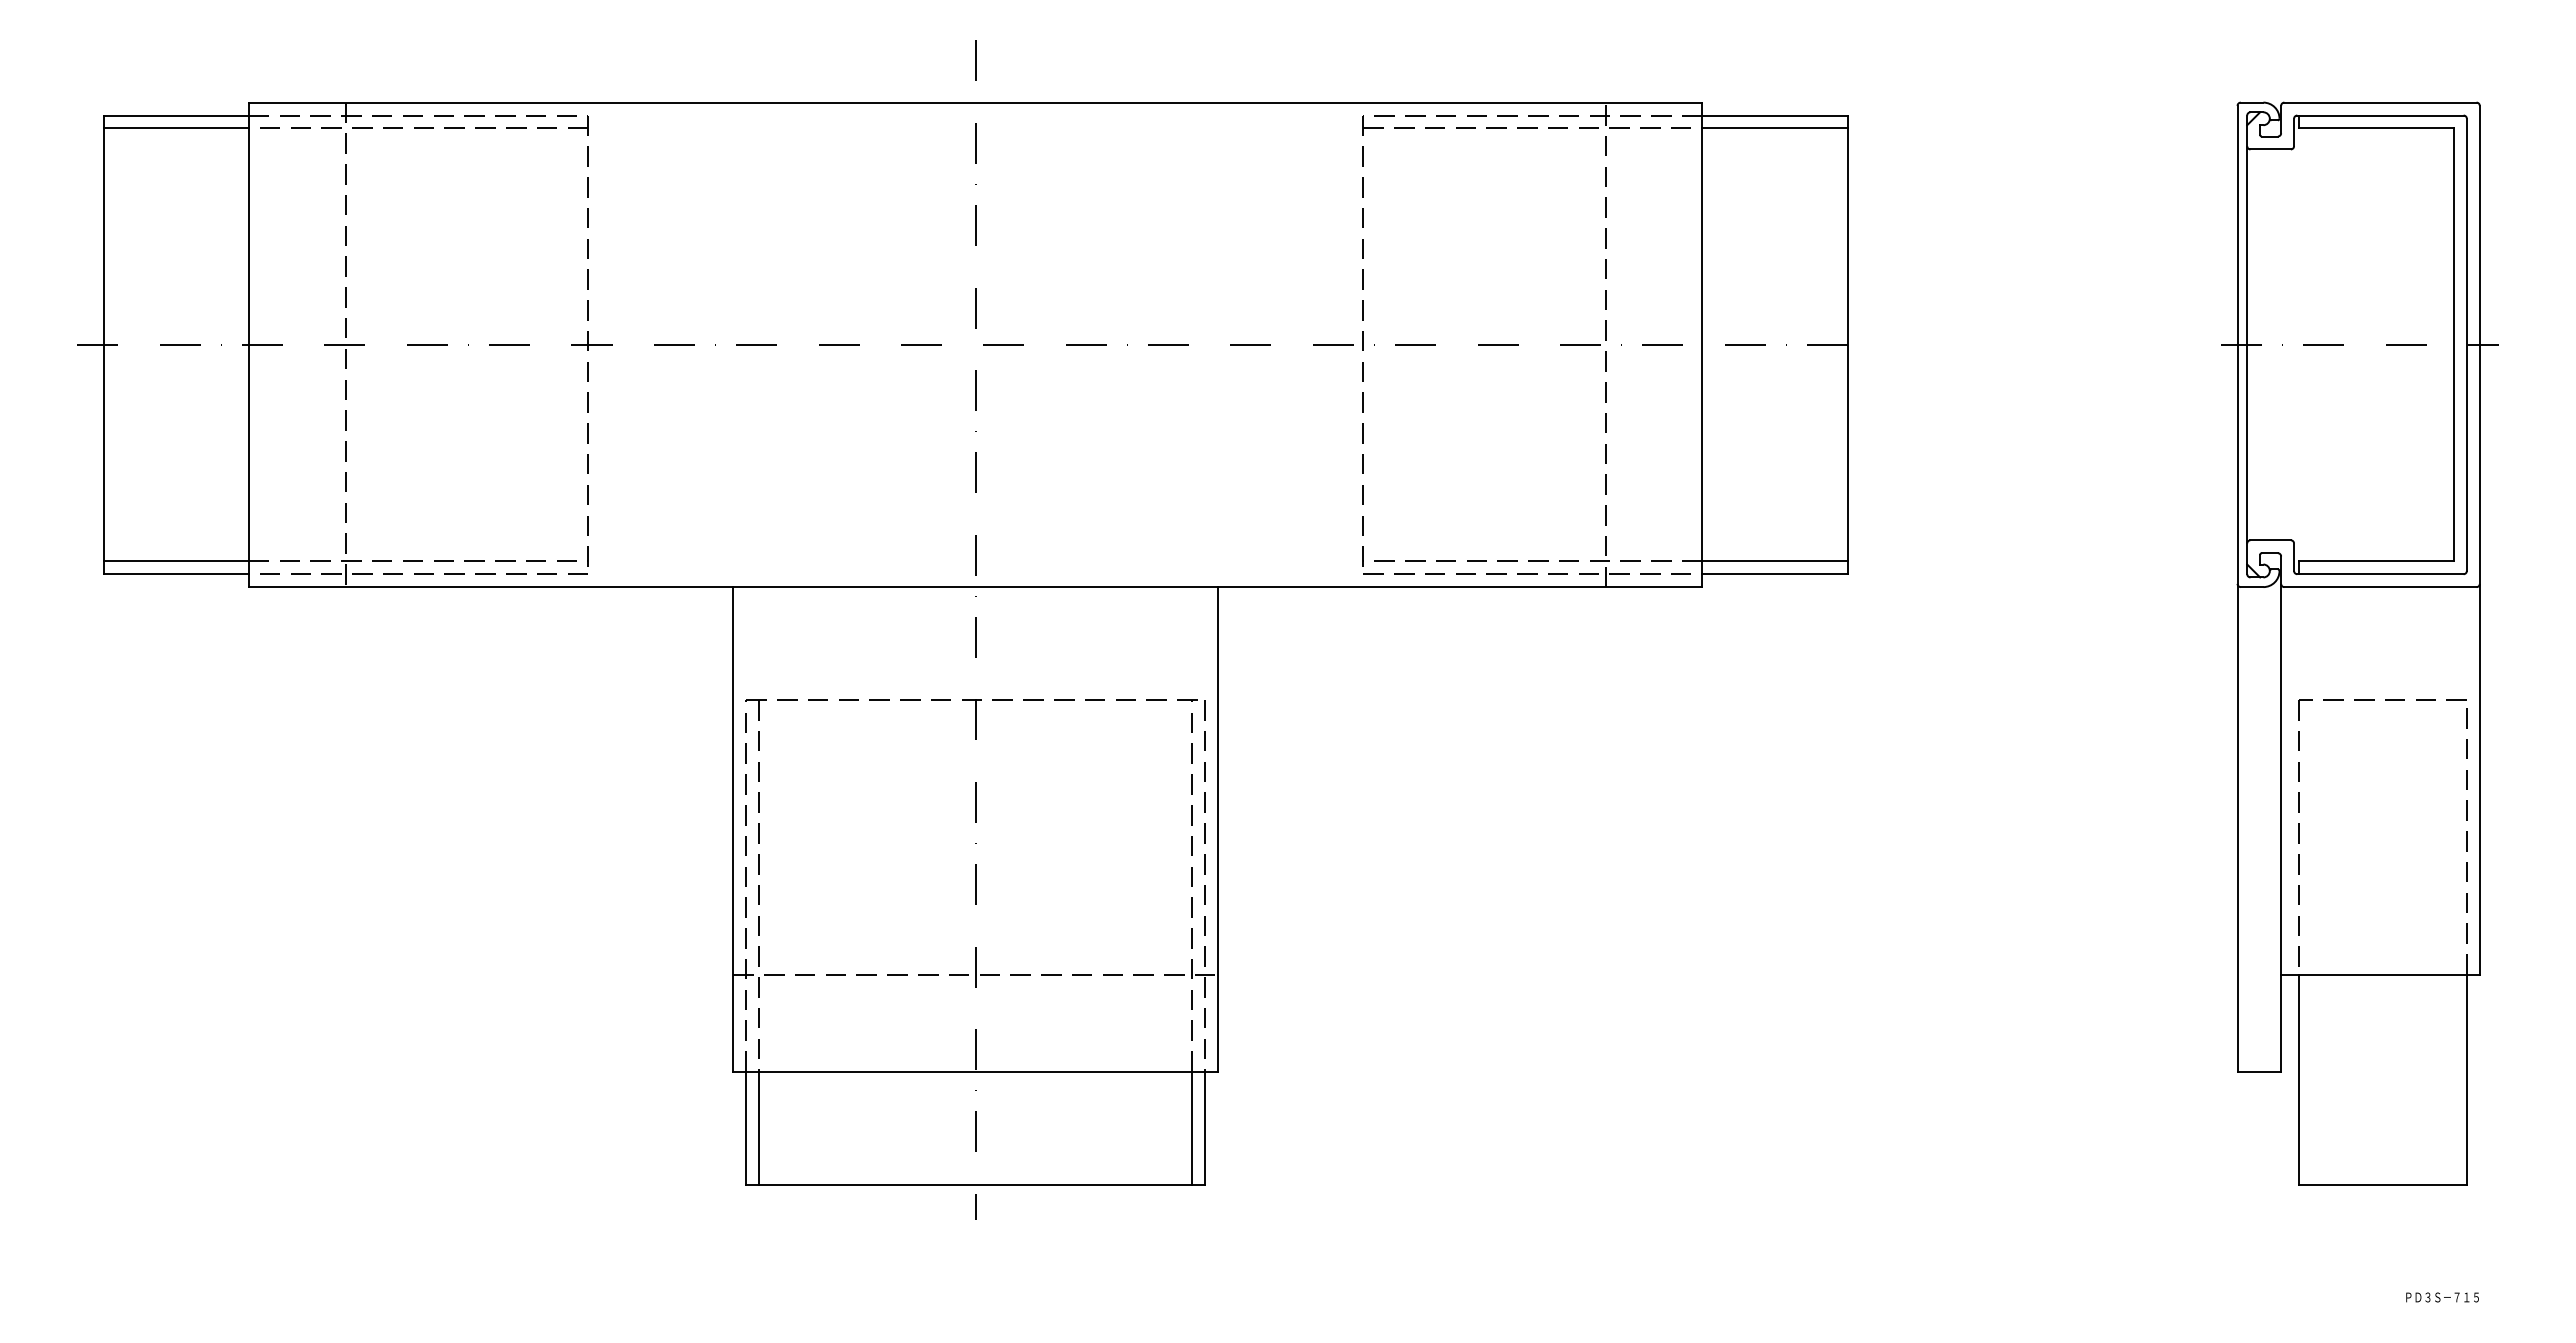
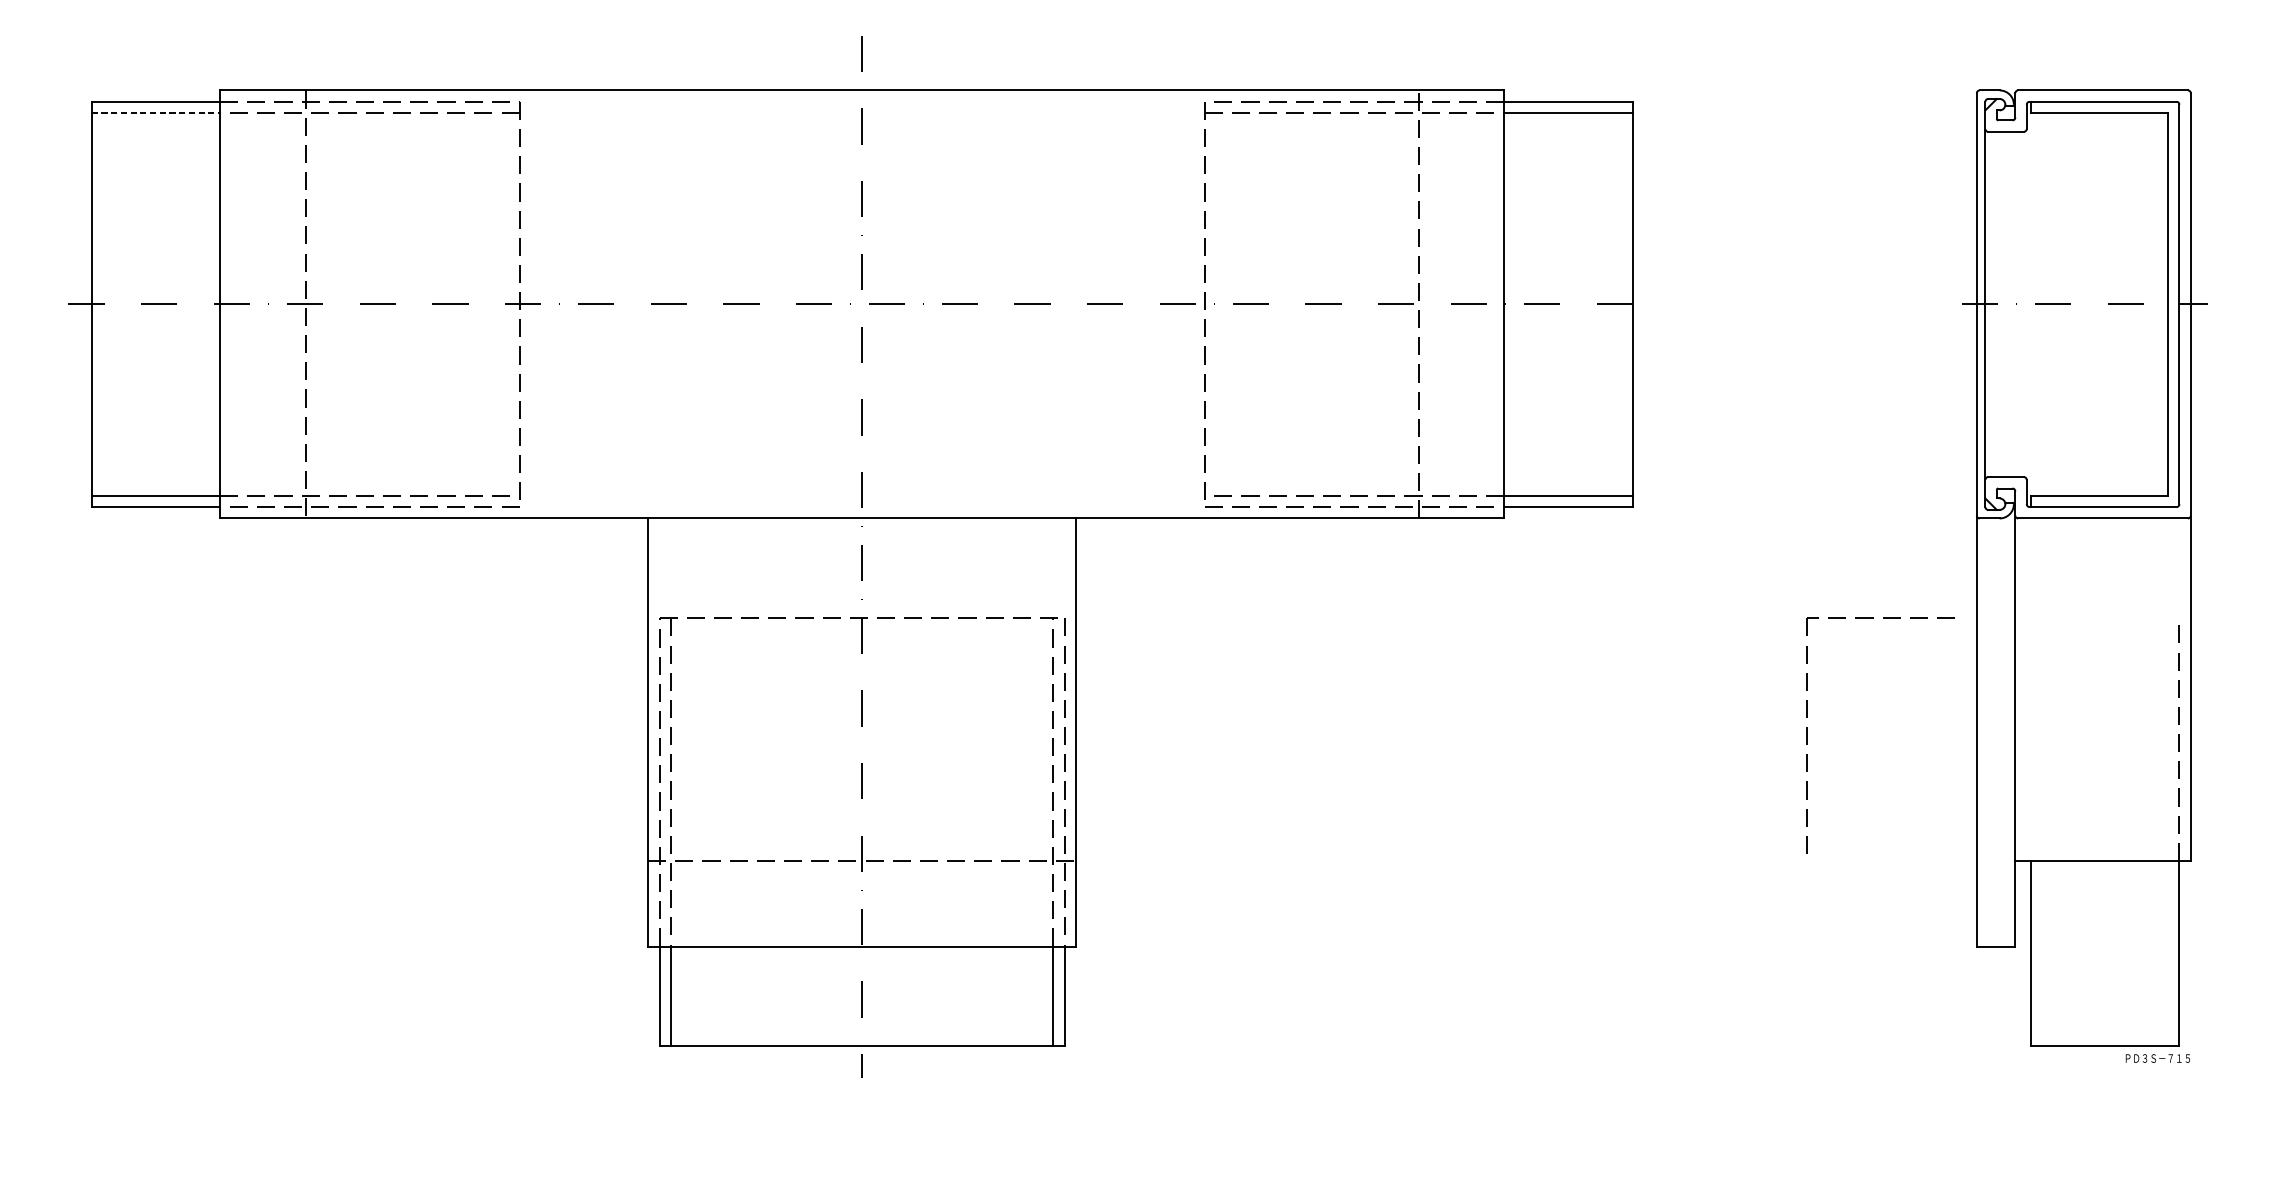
line: (176, 128) -> (156, 113), solid -> dashed
part: (2299, 832) -> (1807, 735), moved
text: (2442, 1297) -> (2157, 1058), moved

